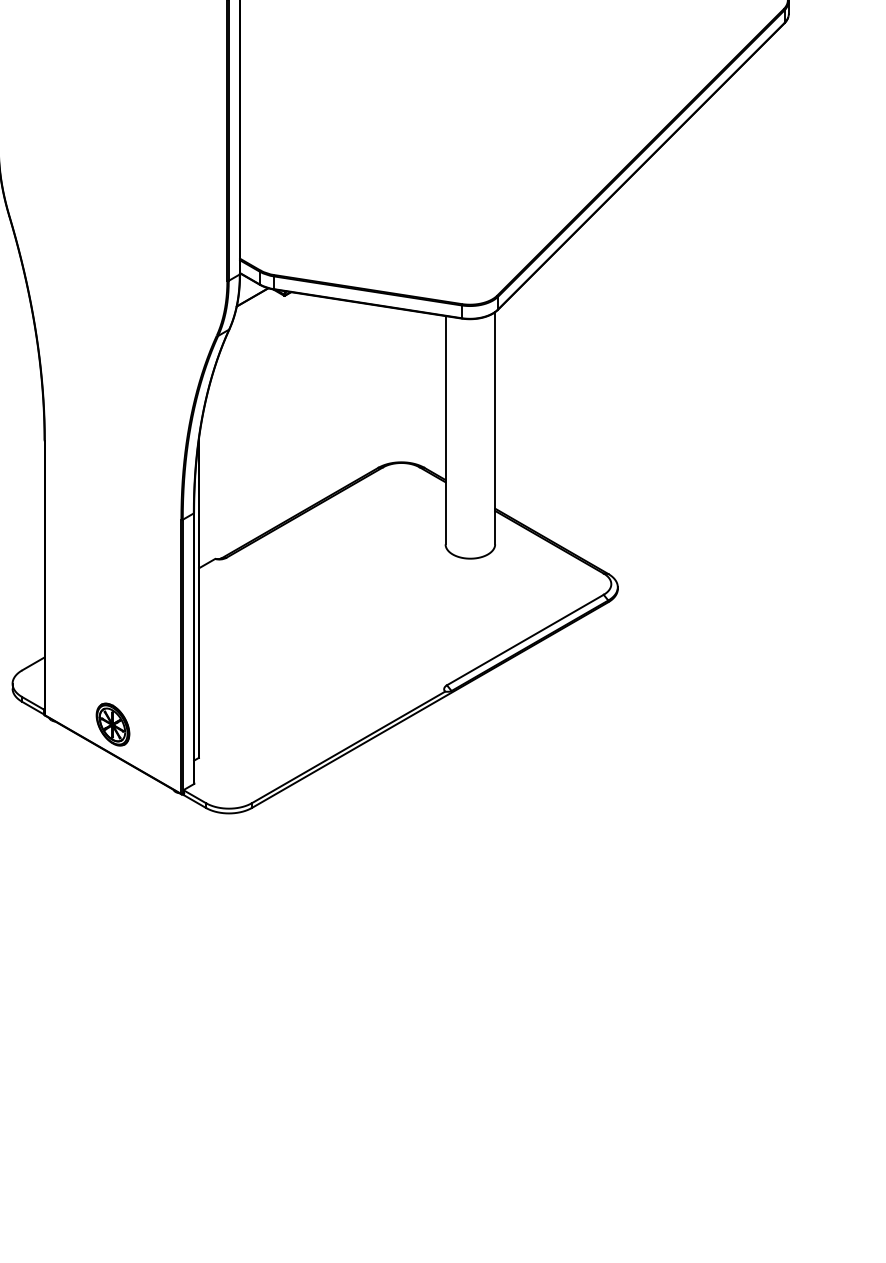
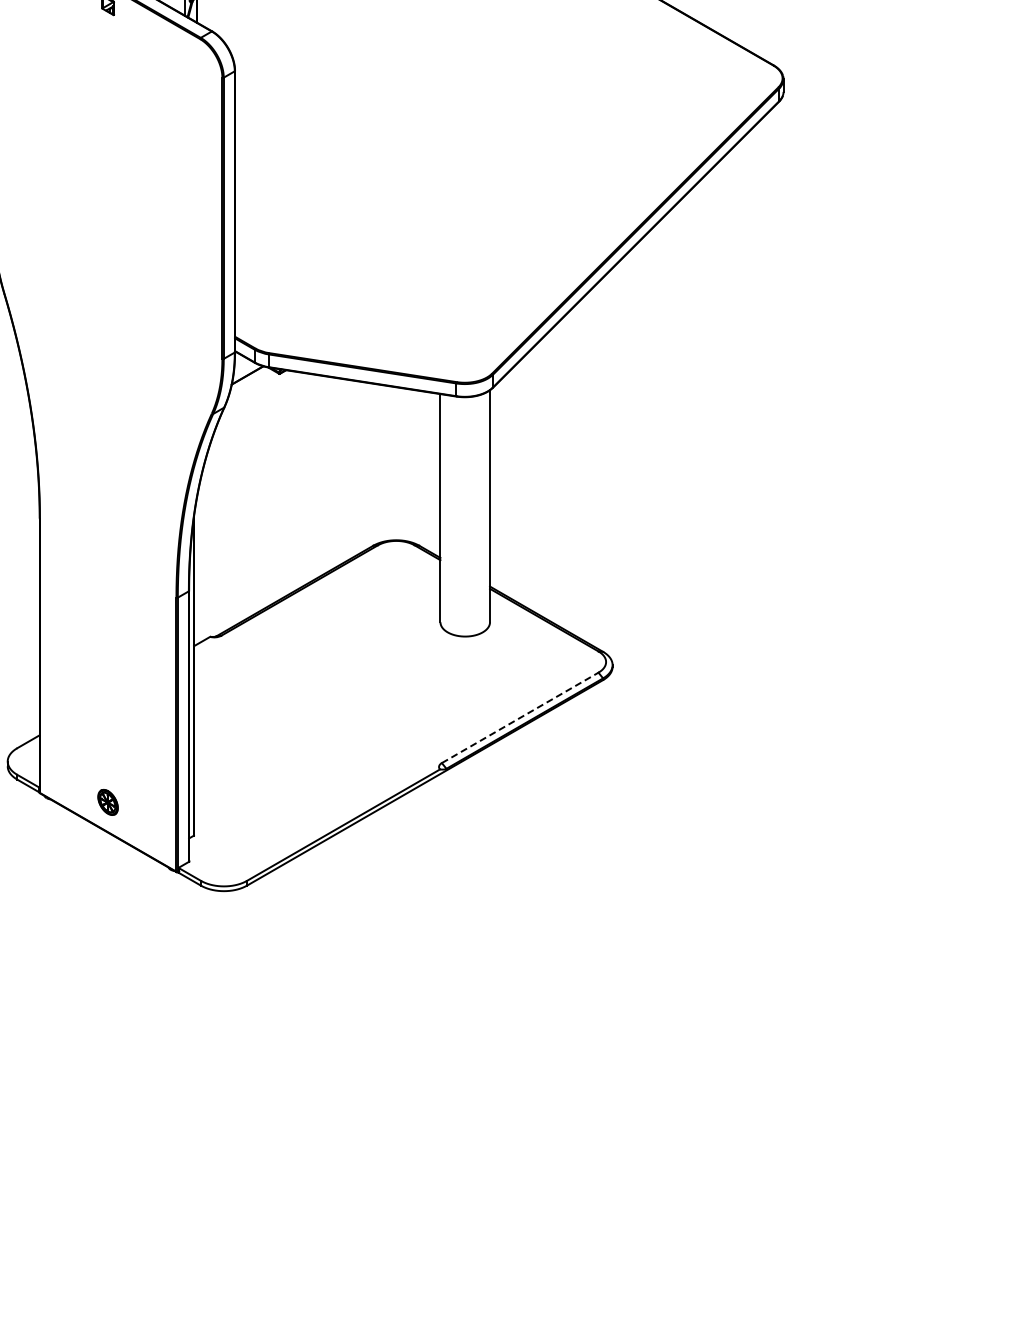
line: (525, 639) -> (520, 717), solid -> dashed
part: (112, 724) -> (107, 802), size x0.6

